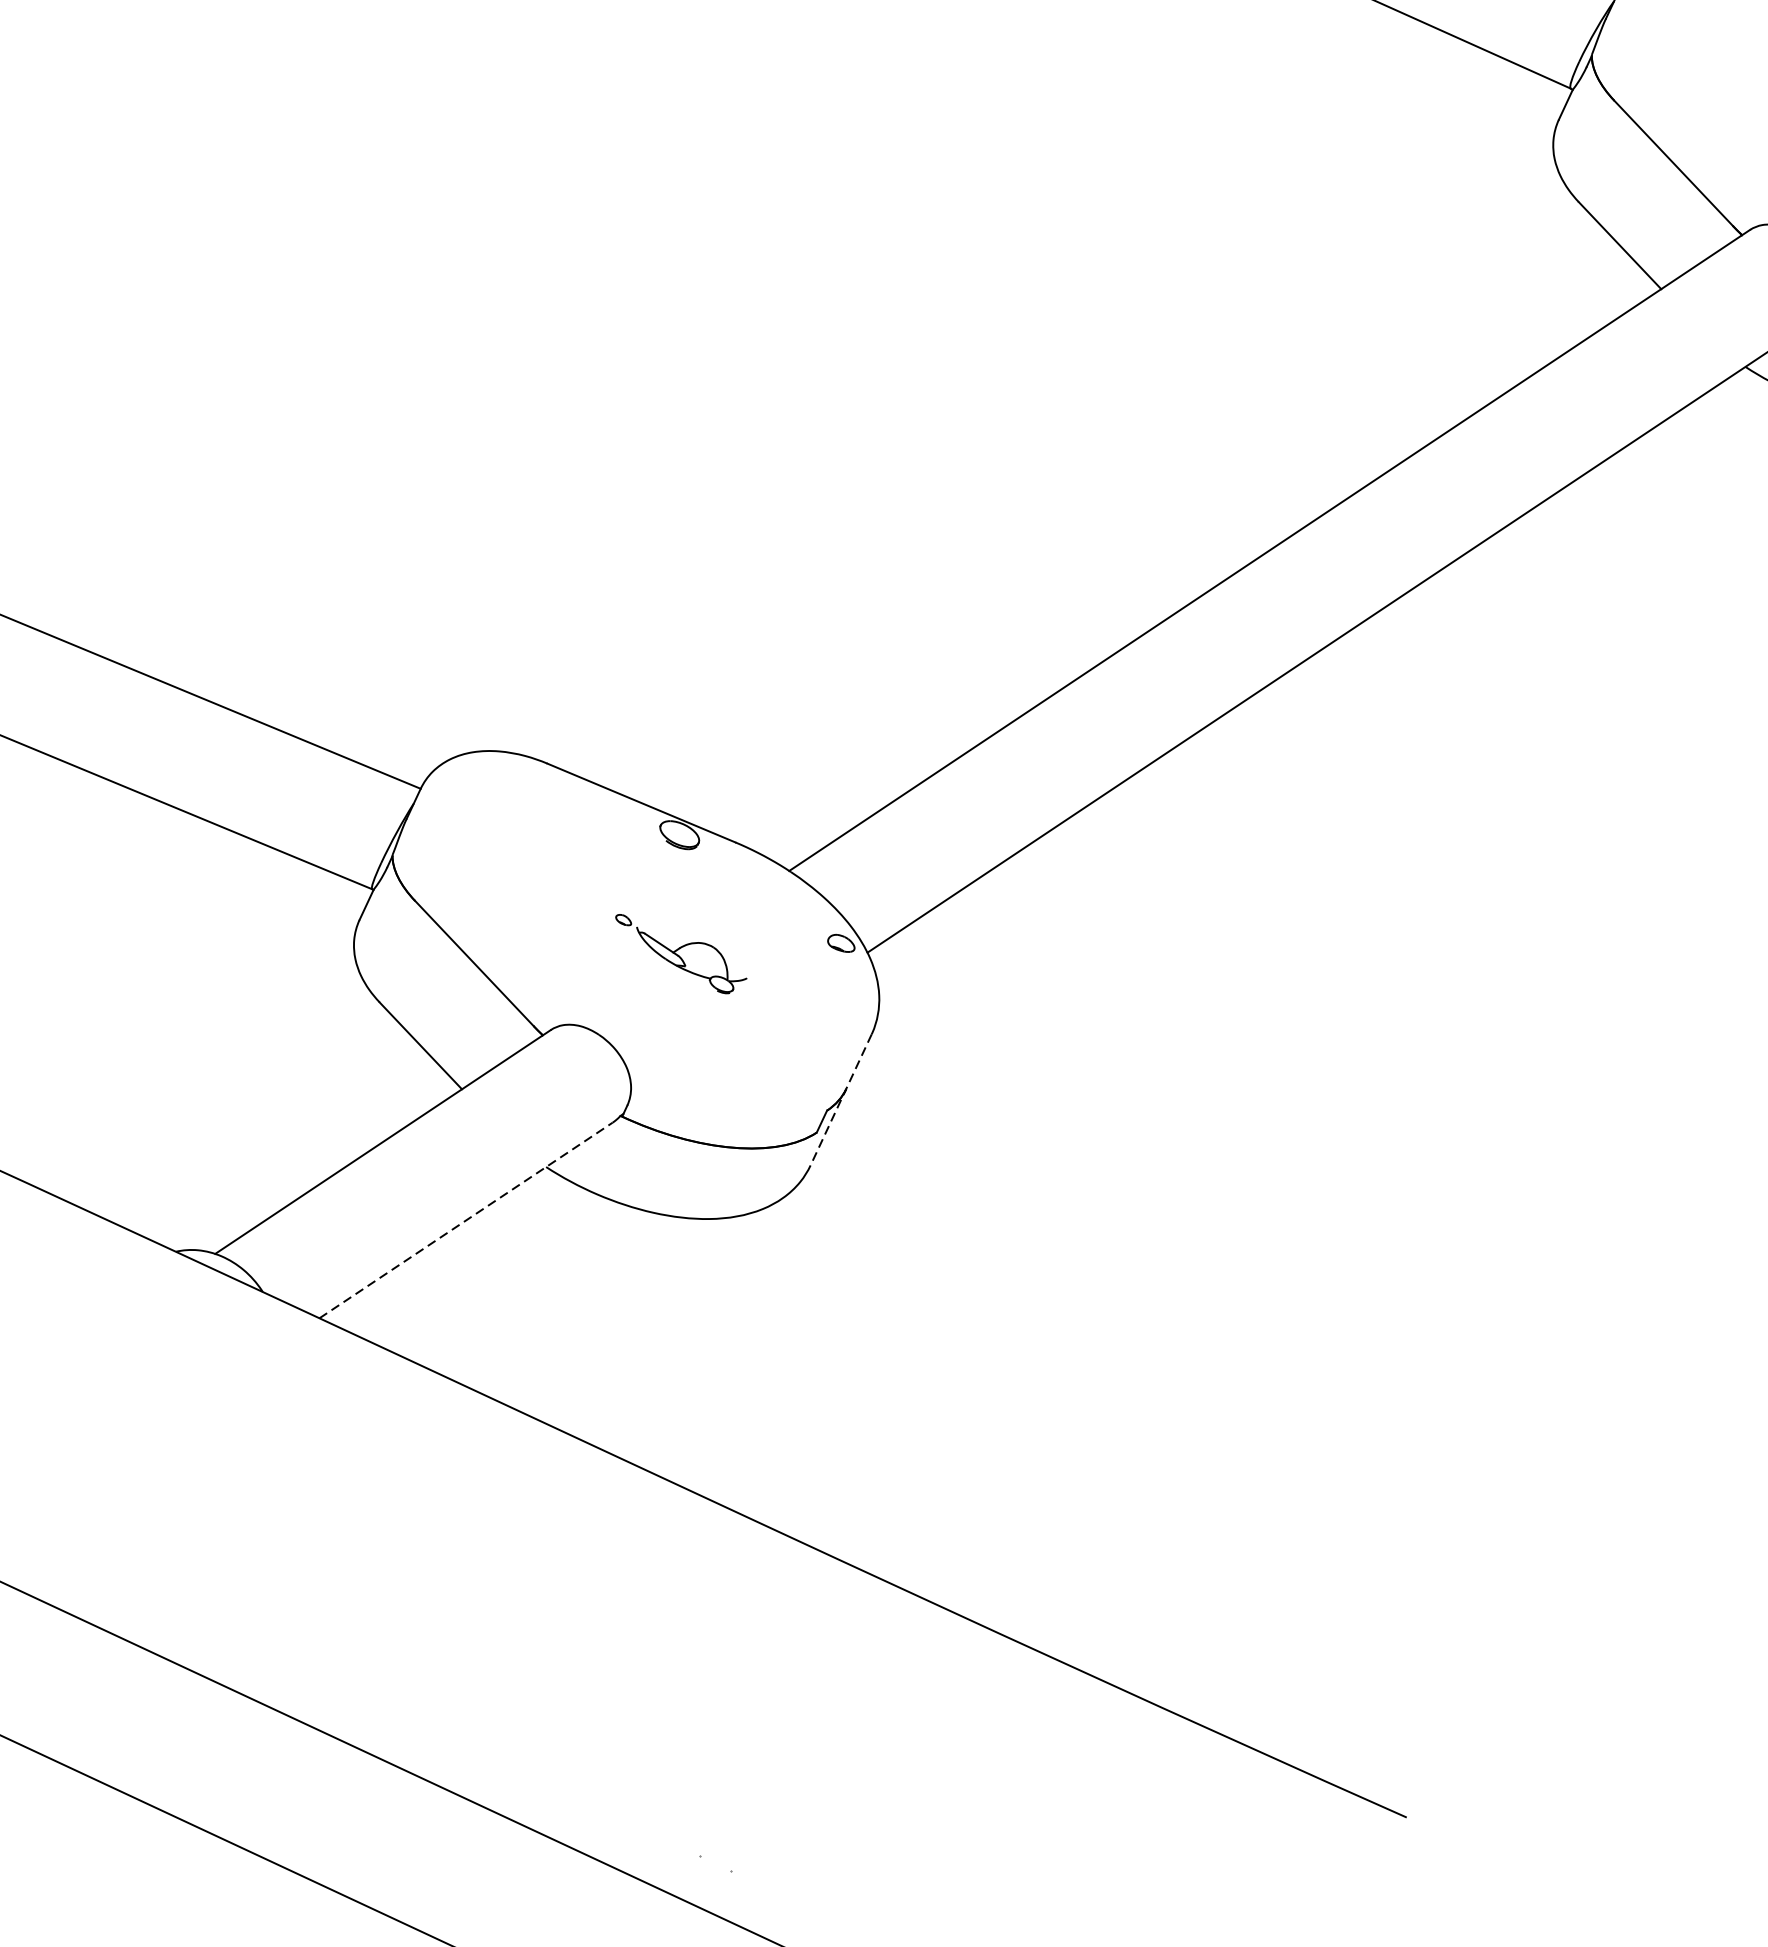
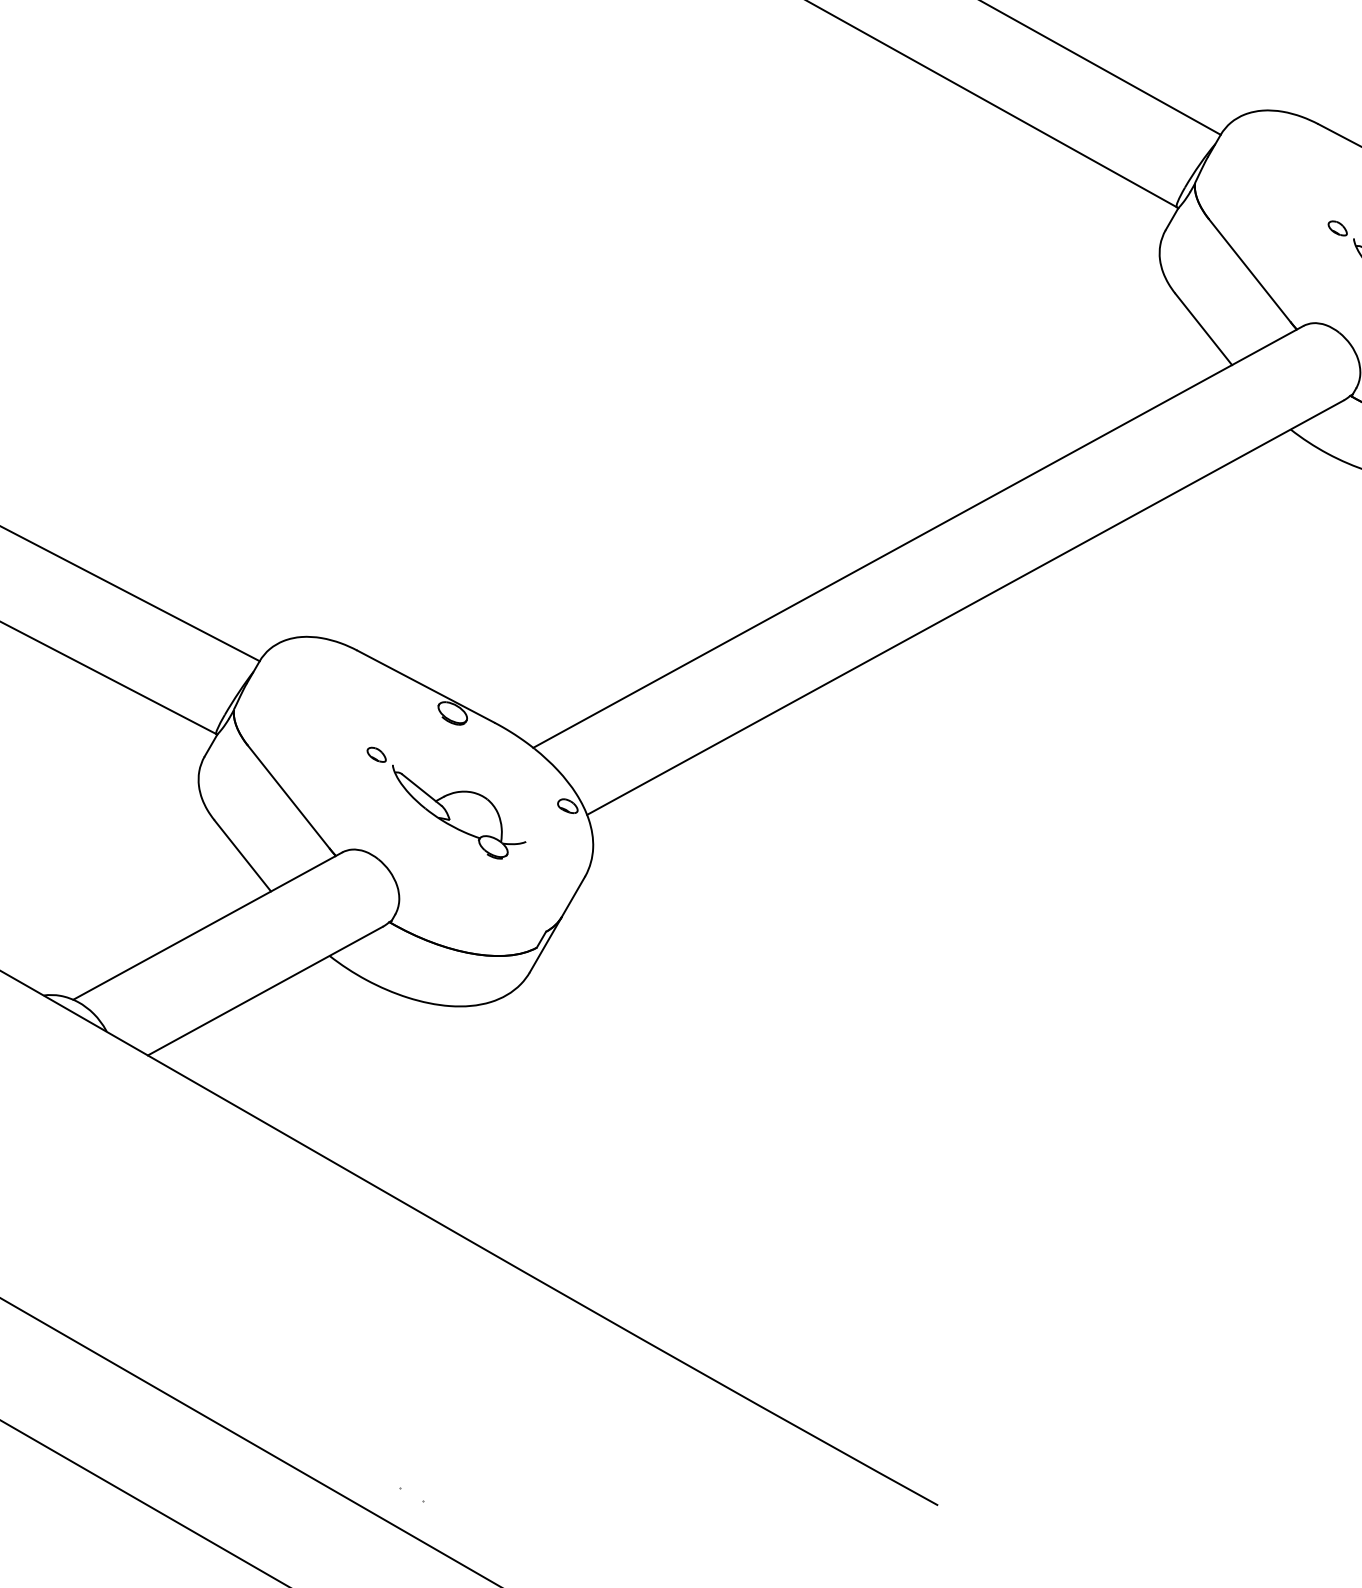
part: (681, 952) -> (446, 802), size x1.67
line: (841, 1099) -> (557, 924), dashed -> solid
line: (466, 1221) -> (265, 991), dashed -> solid

